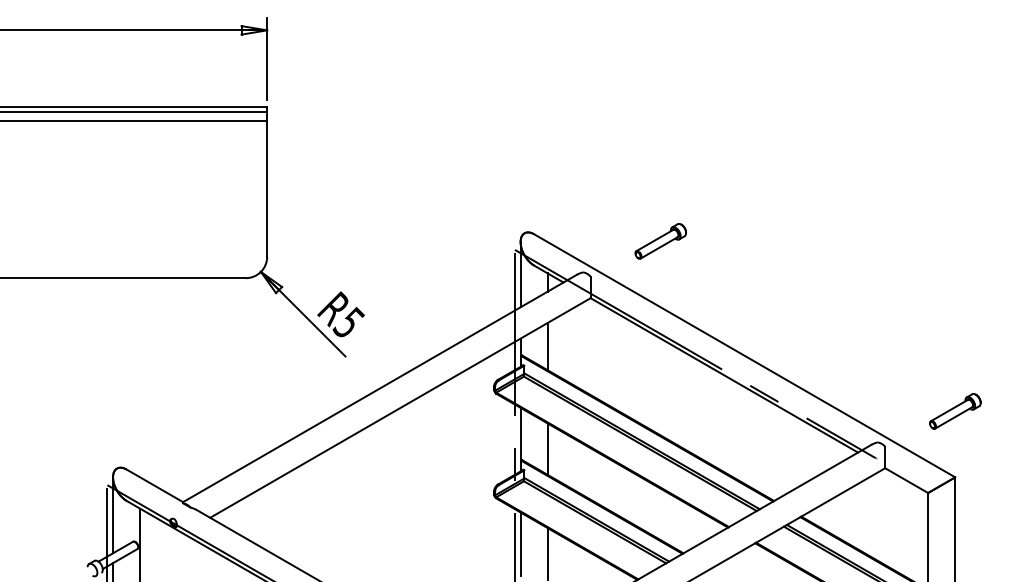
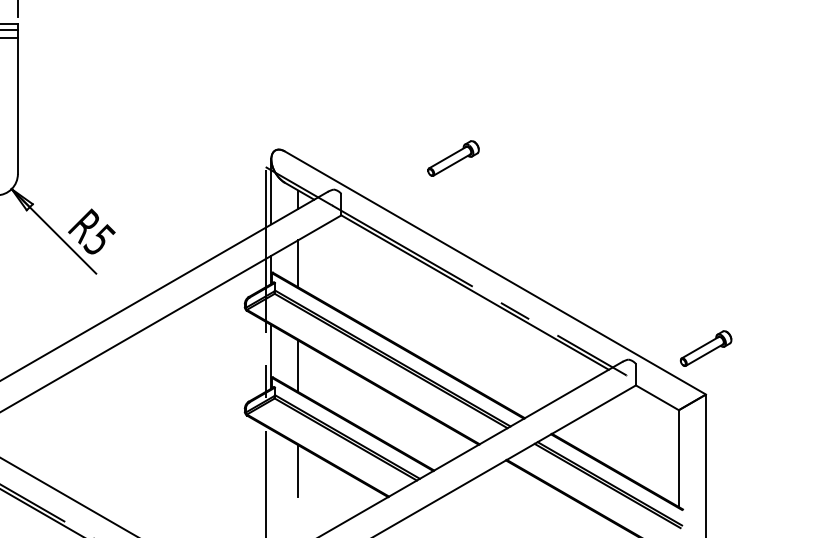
part: (660, 241) -> (453, 158), moved
part: (955, 411) -> (706, 348), moved
line: (520, 544) -> (271, 461), removed

